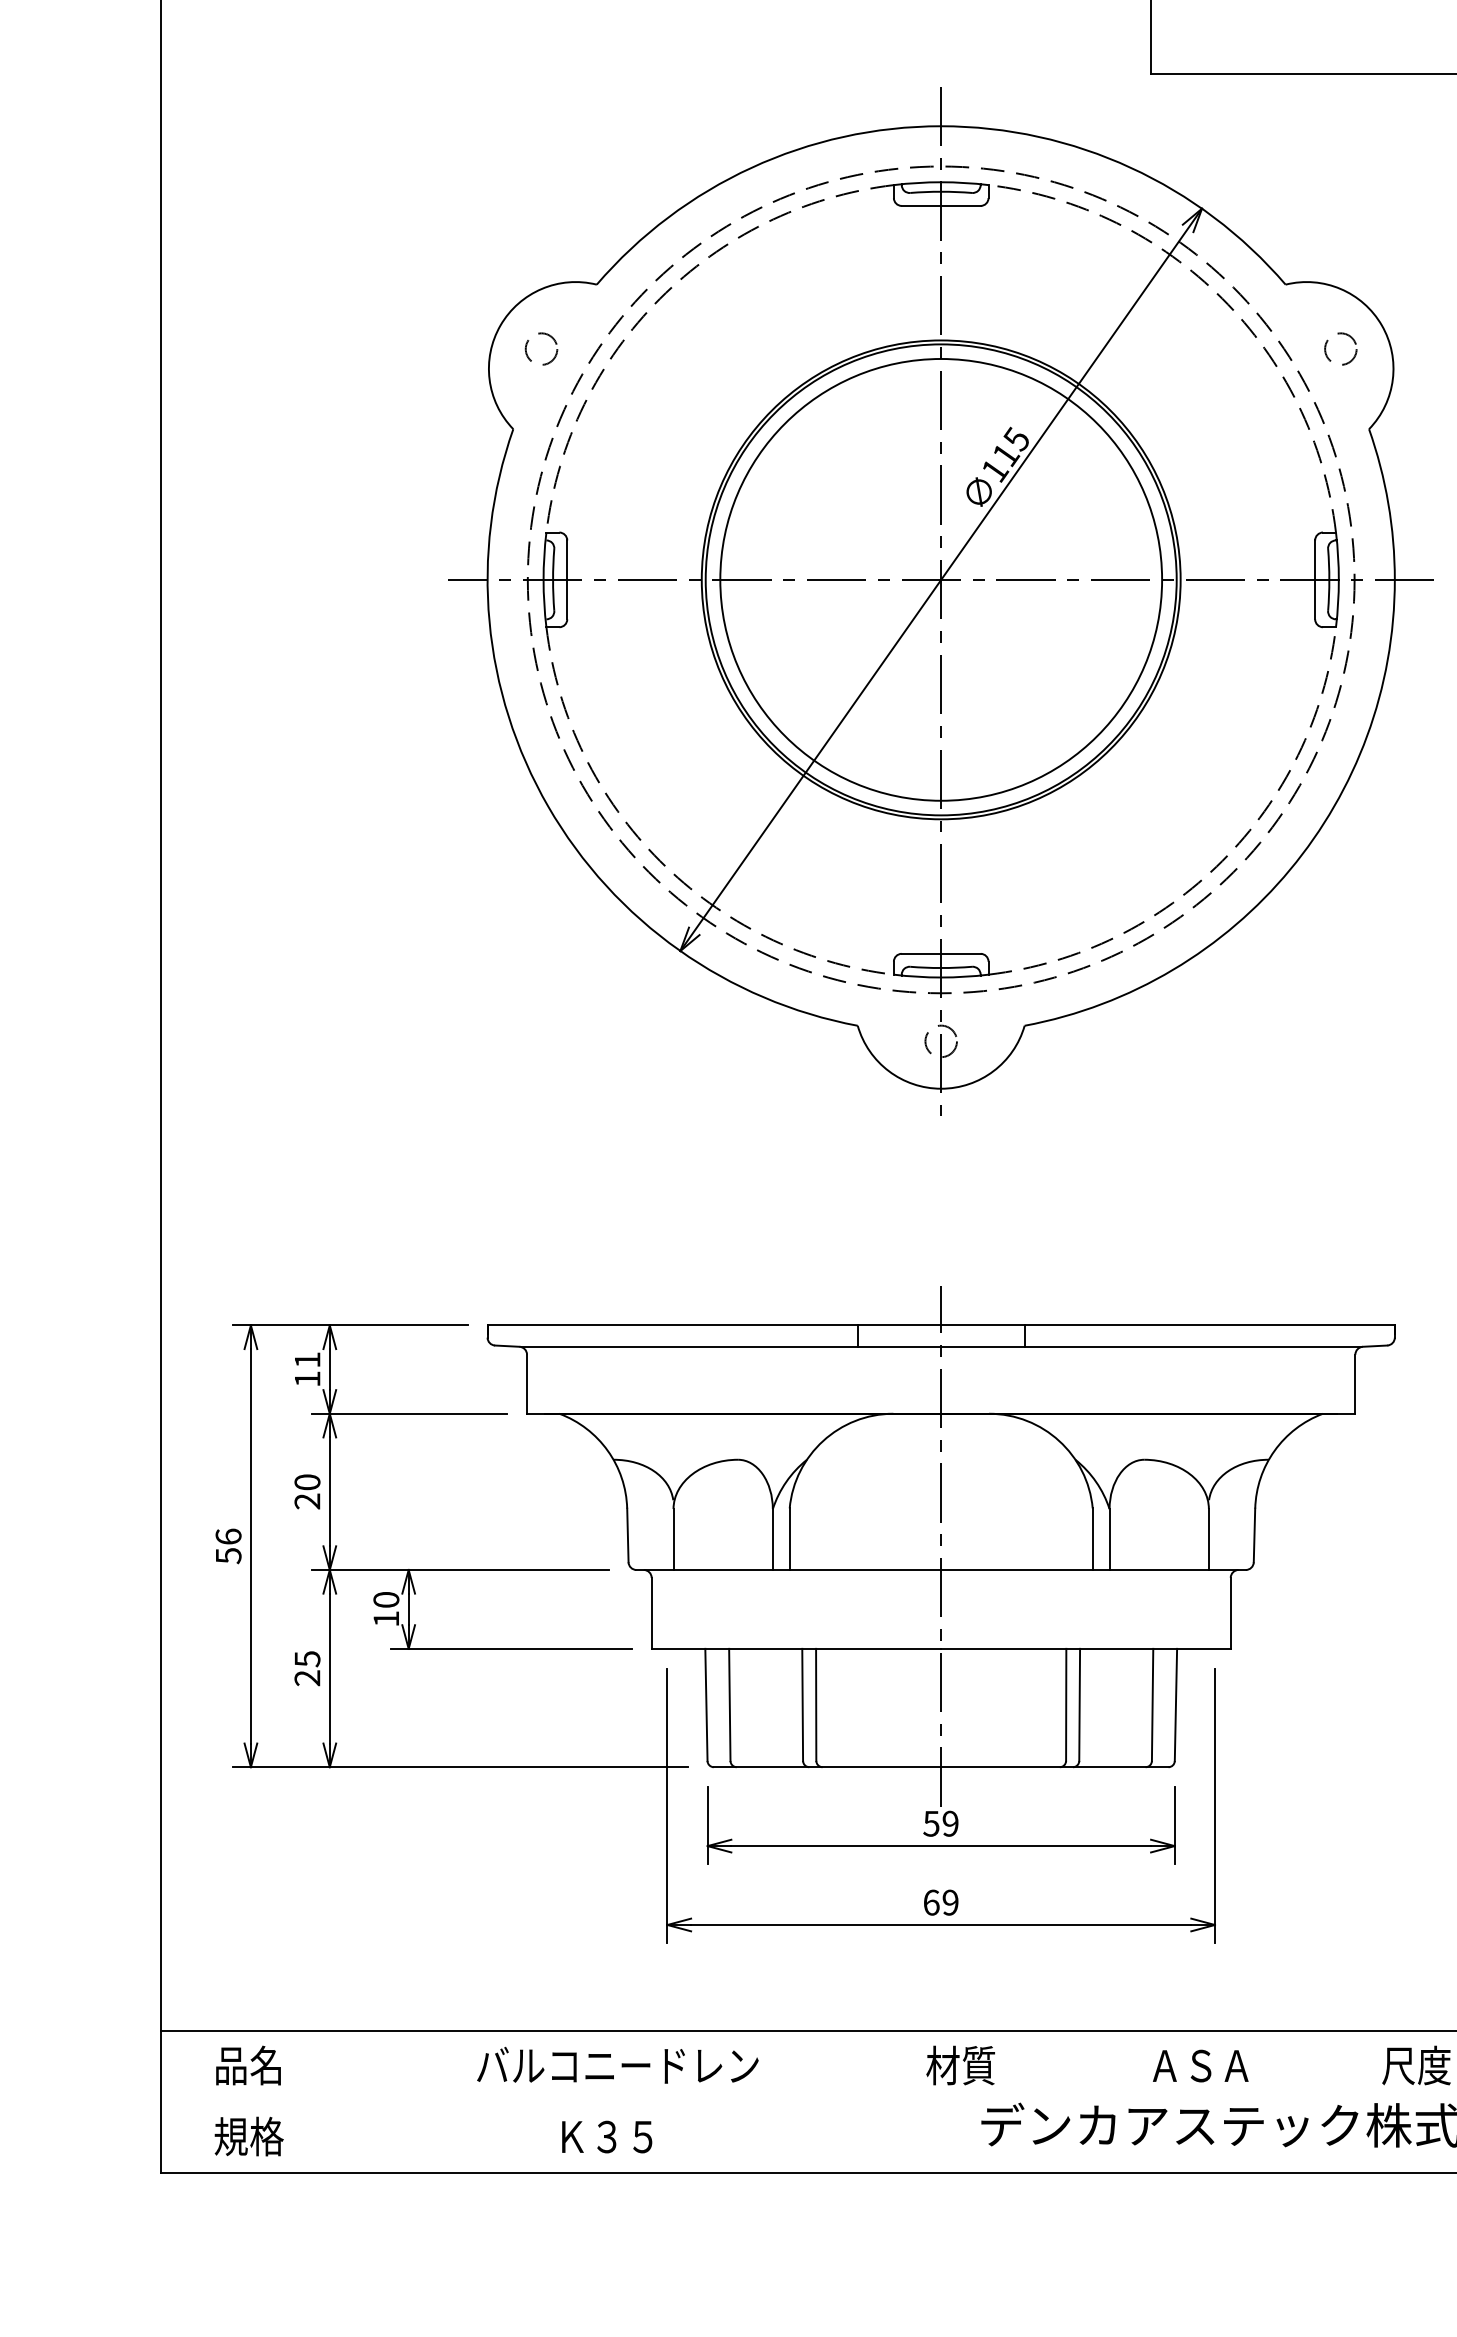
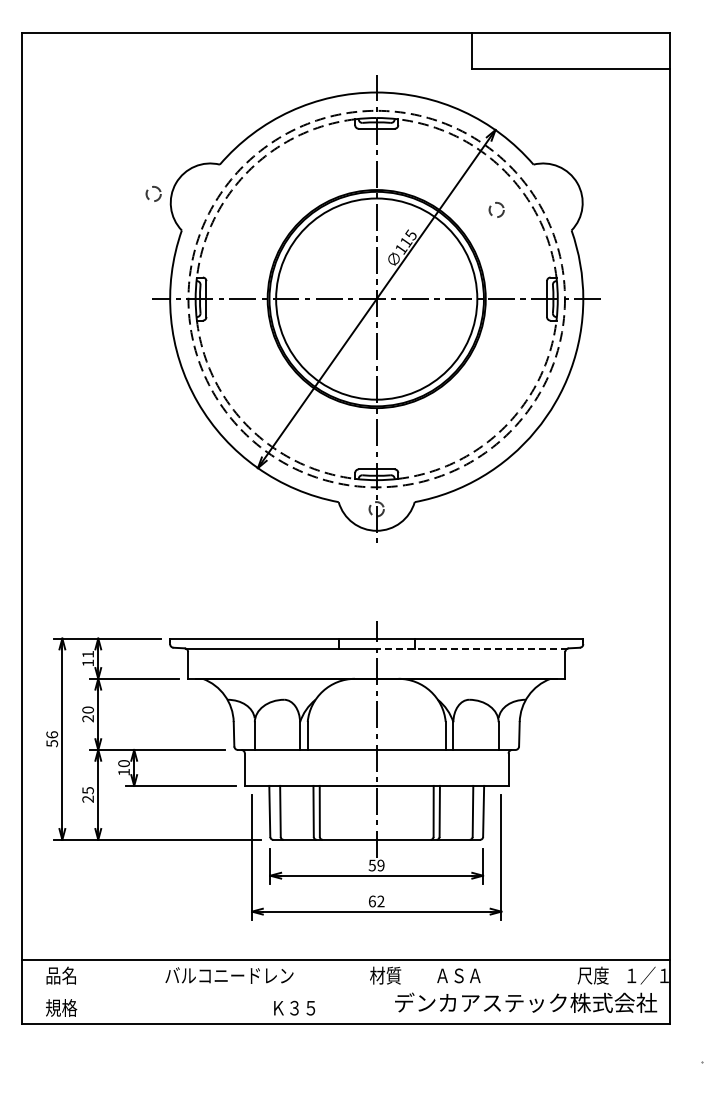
circle: (541, 348) -> (153, 193), moved
circle: (1340, 348) -> (496, 209), moved
line: (1151, 1347) -> (472, 648), solid -> dashed
text: (949, 1902) -> (380, 901), 69 -> 62
text: (1199, 2065) -> (458, 975), moved
text: (606, 2135) -> (294, 1007), moved

